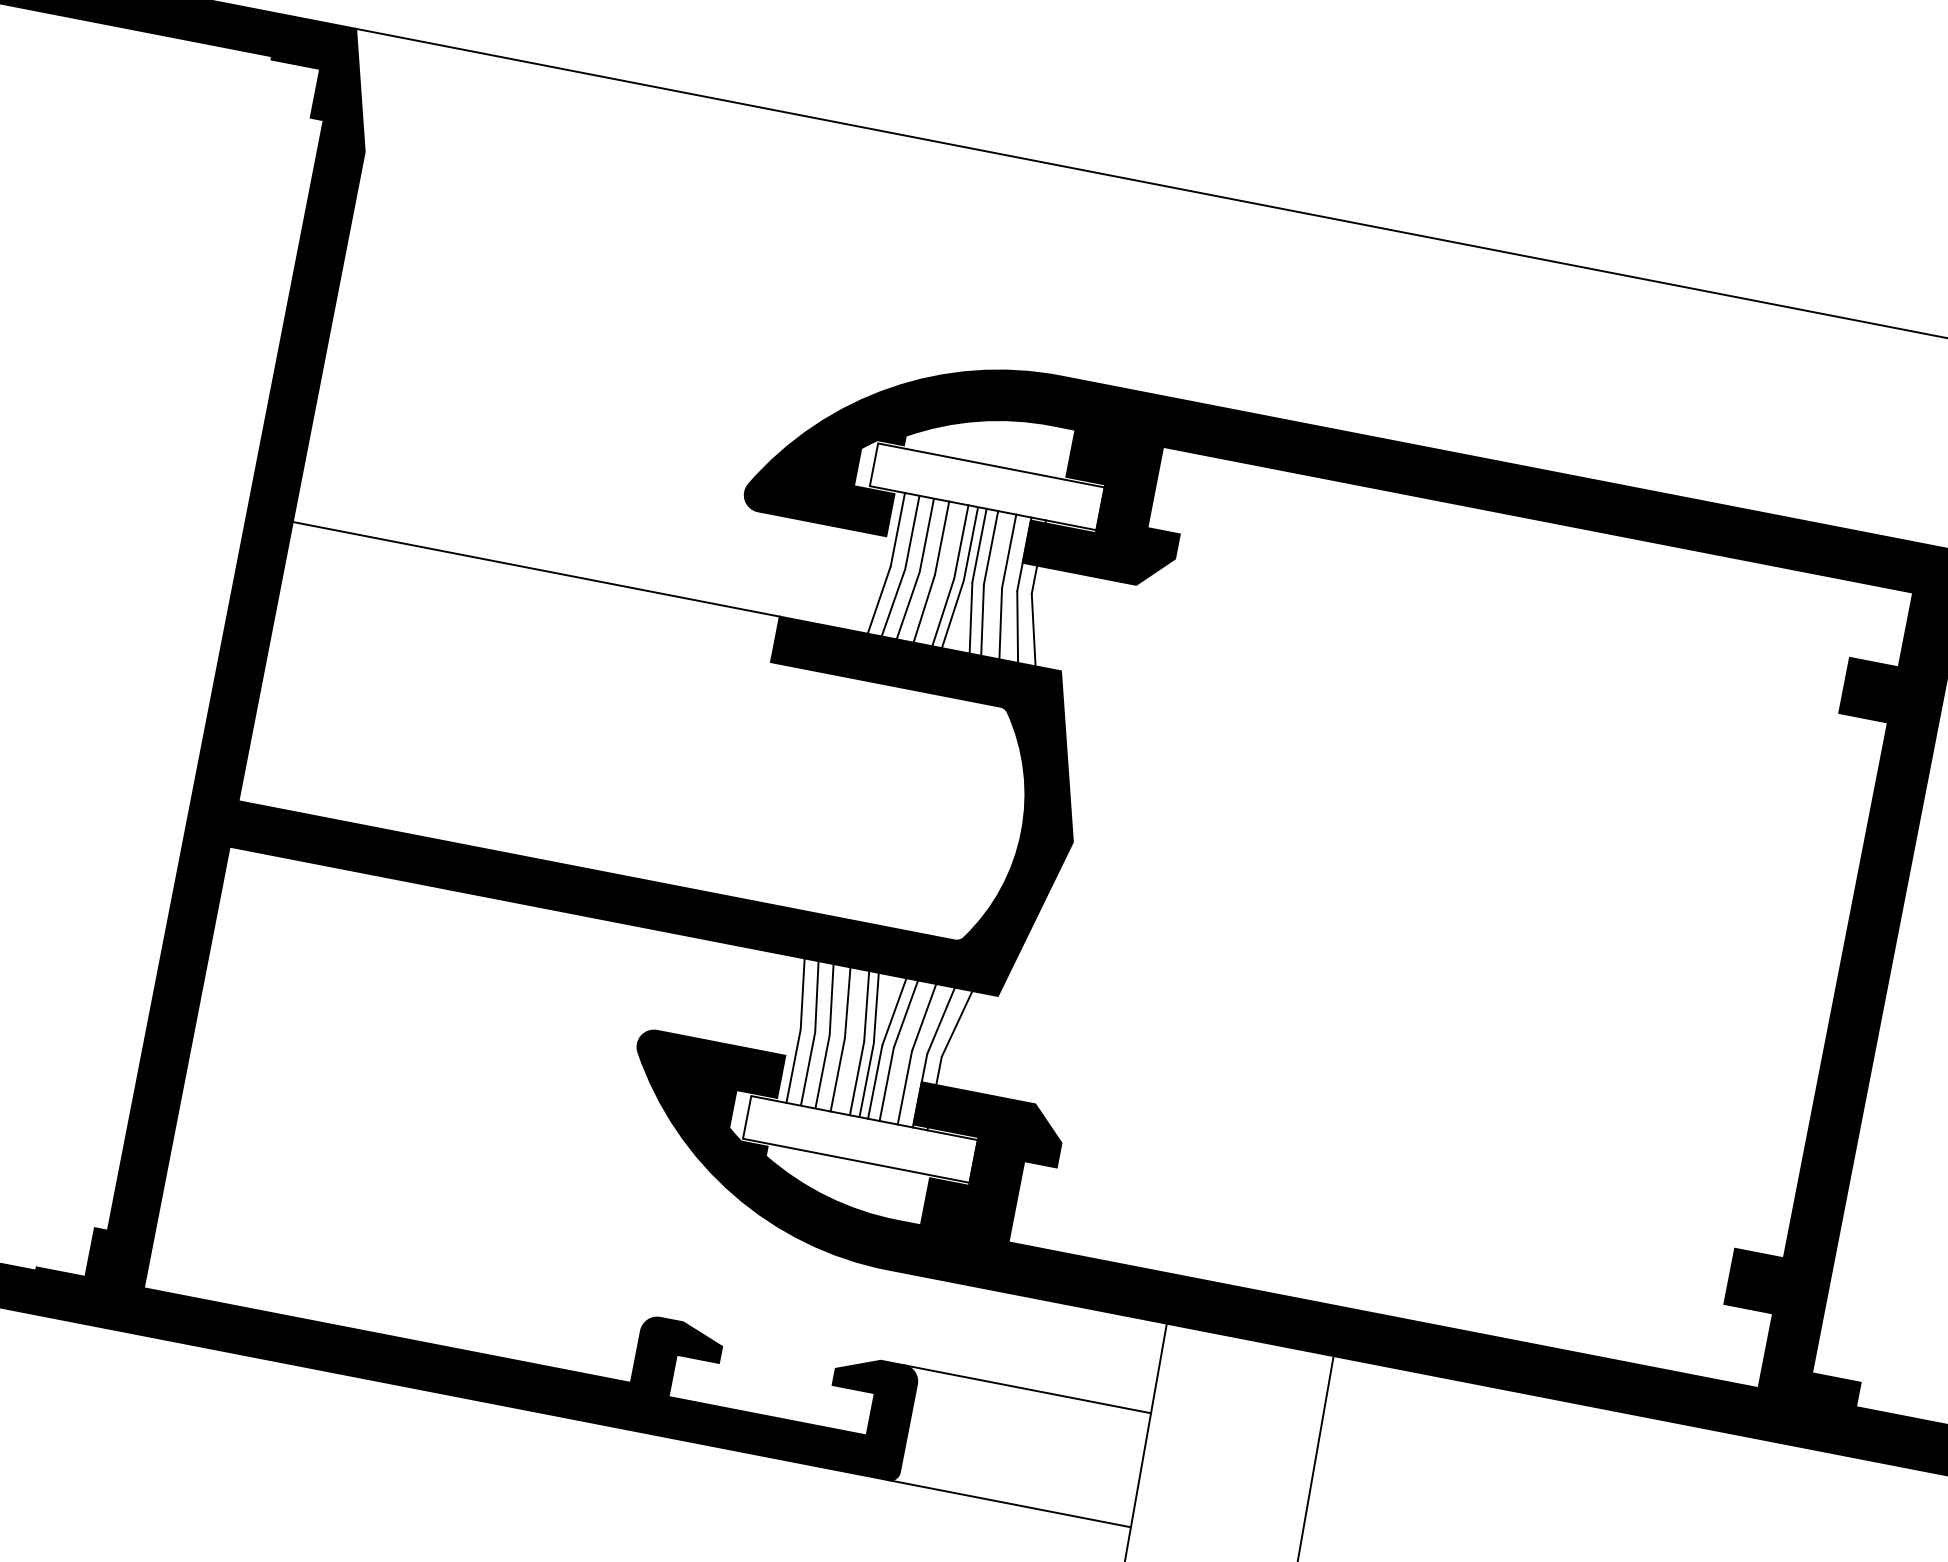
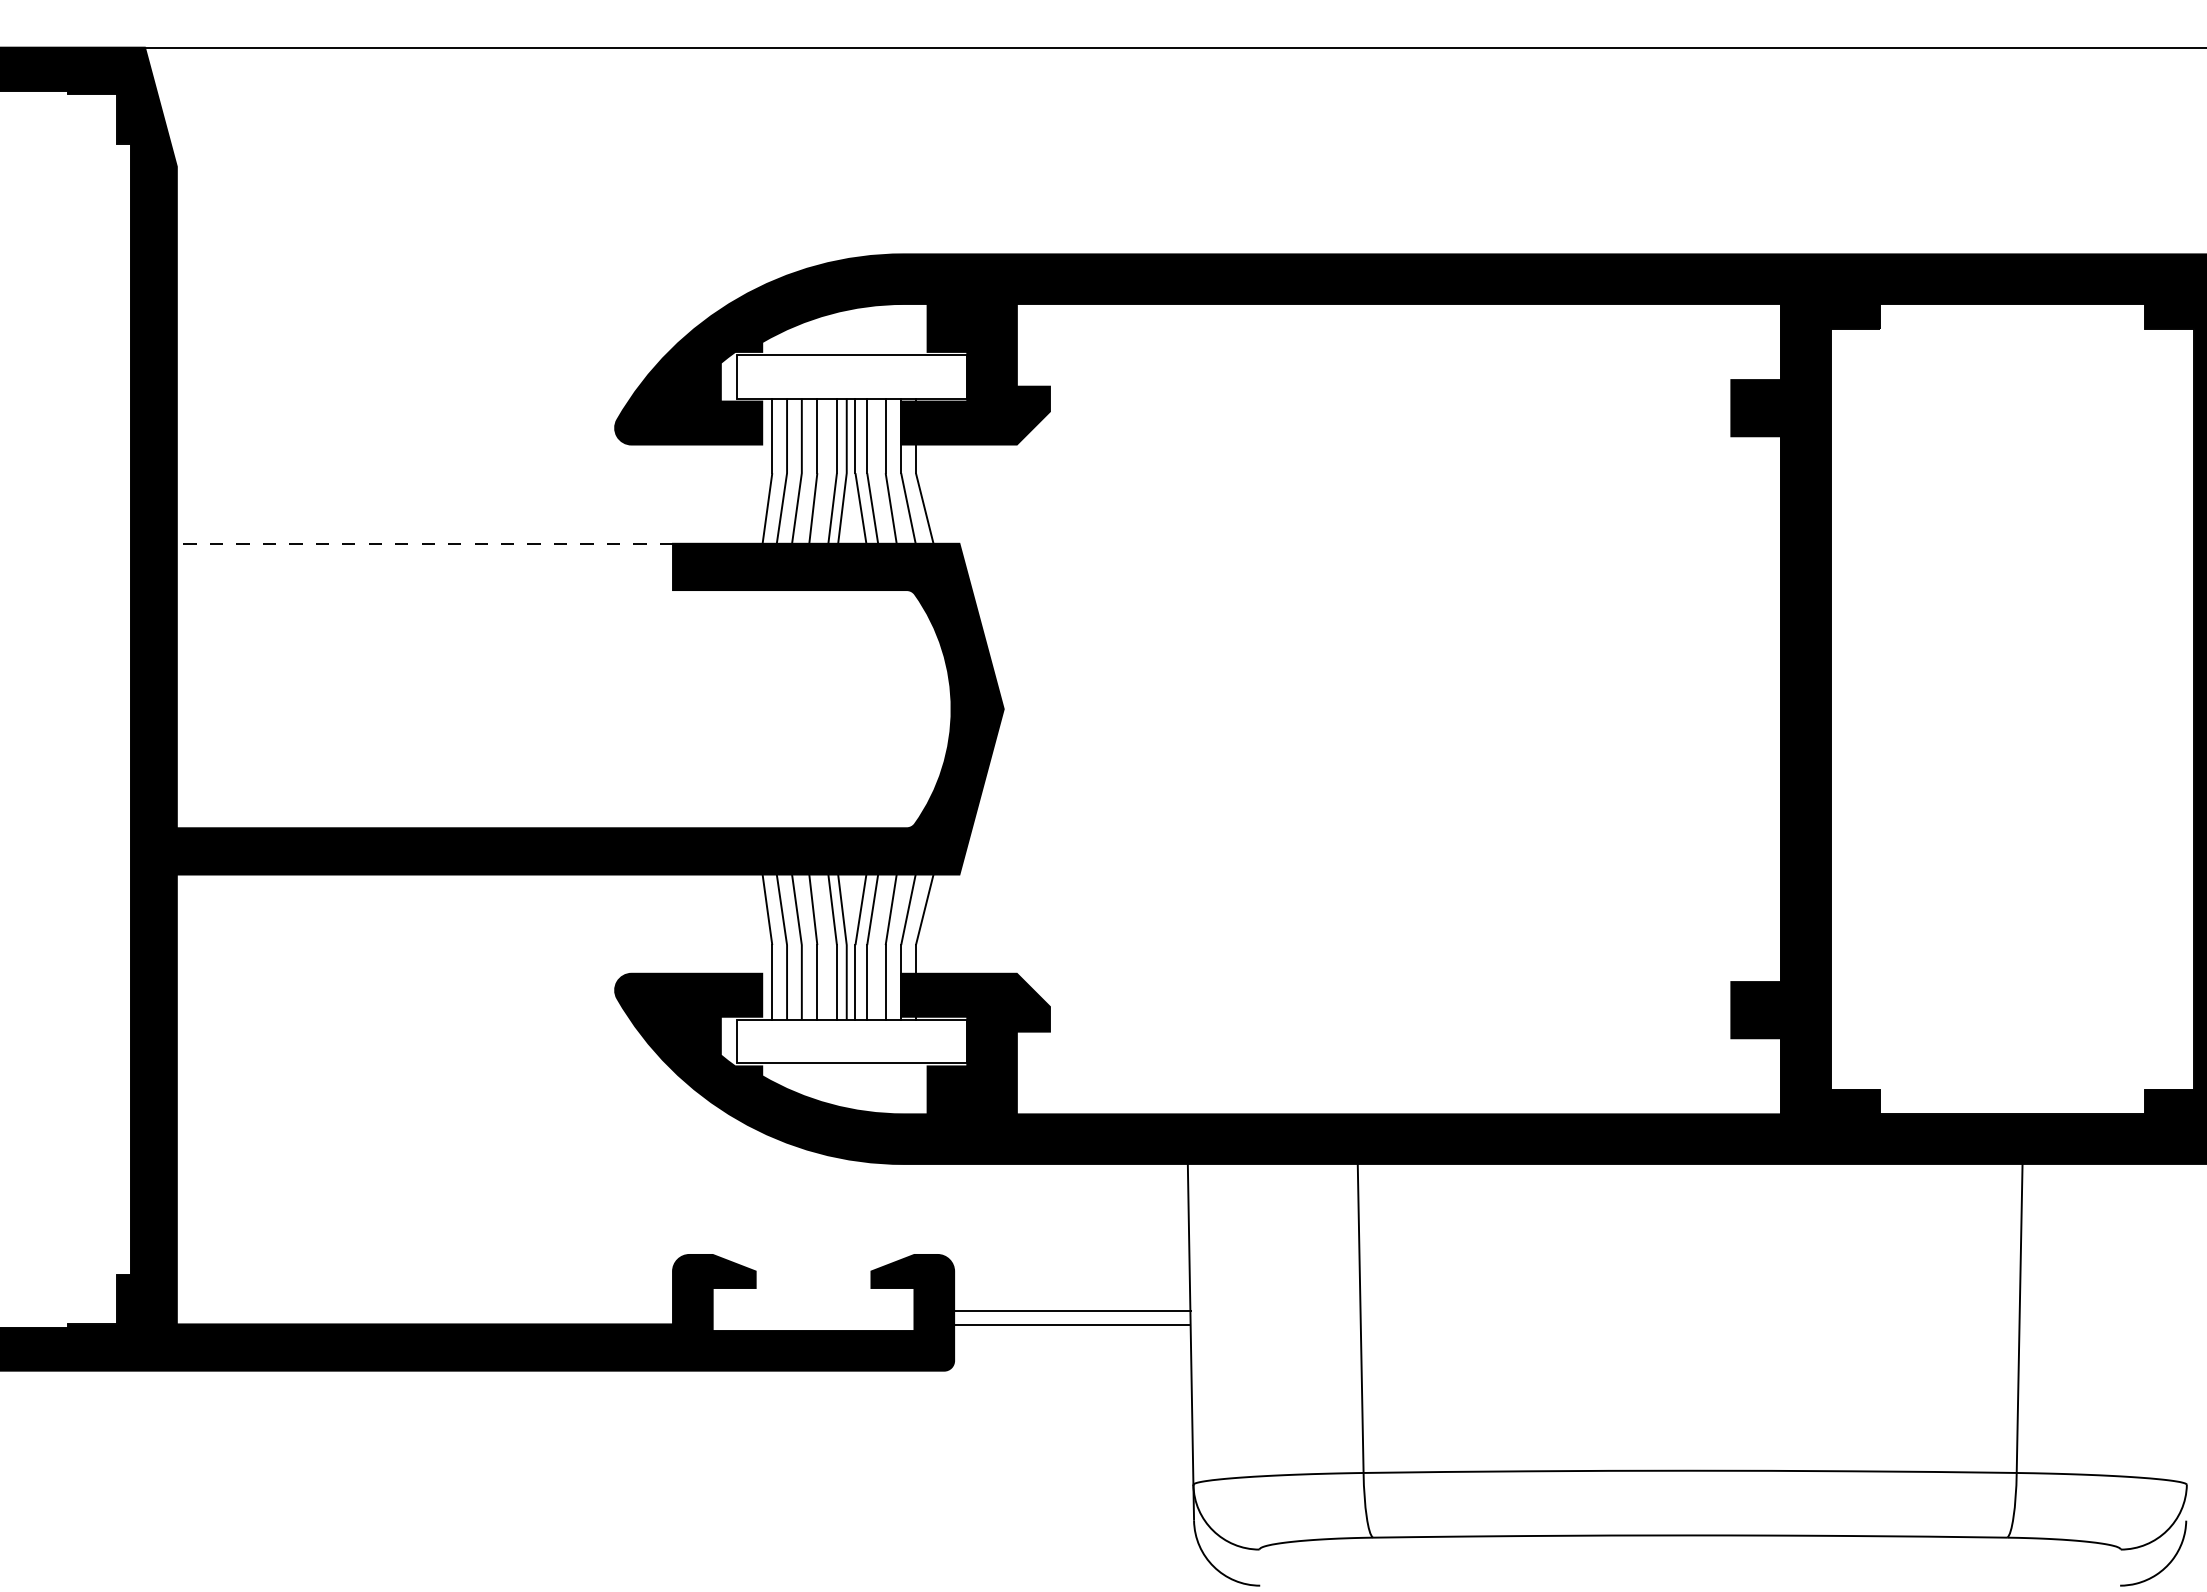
line: (535, 568) -> (424, 543), solid -> dashed
line: (1027, 1388) -> (1063, 1324), moved
line: (1009, 1503) -> (1067, 1310), moved

